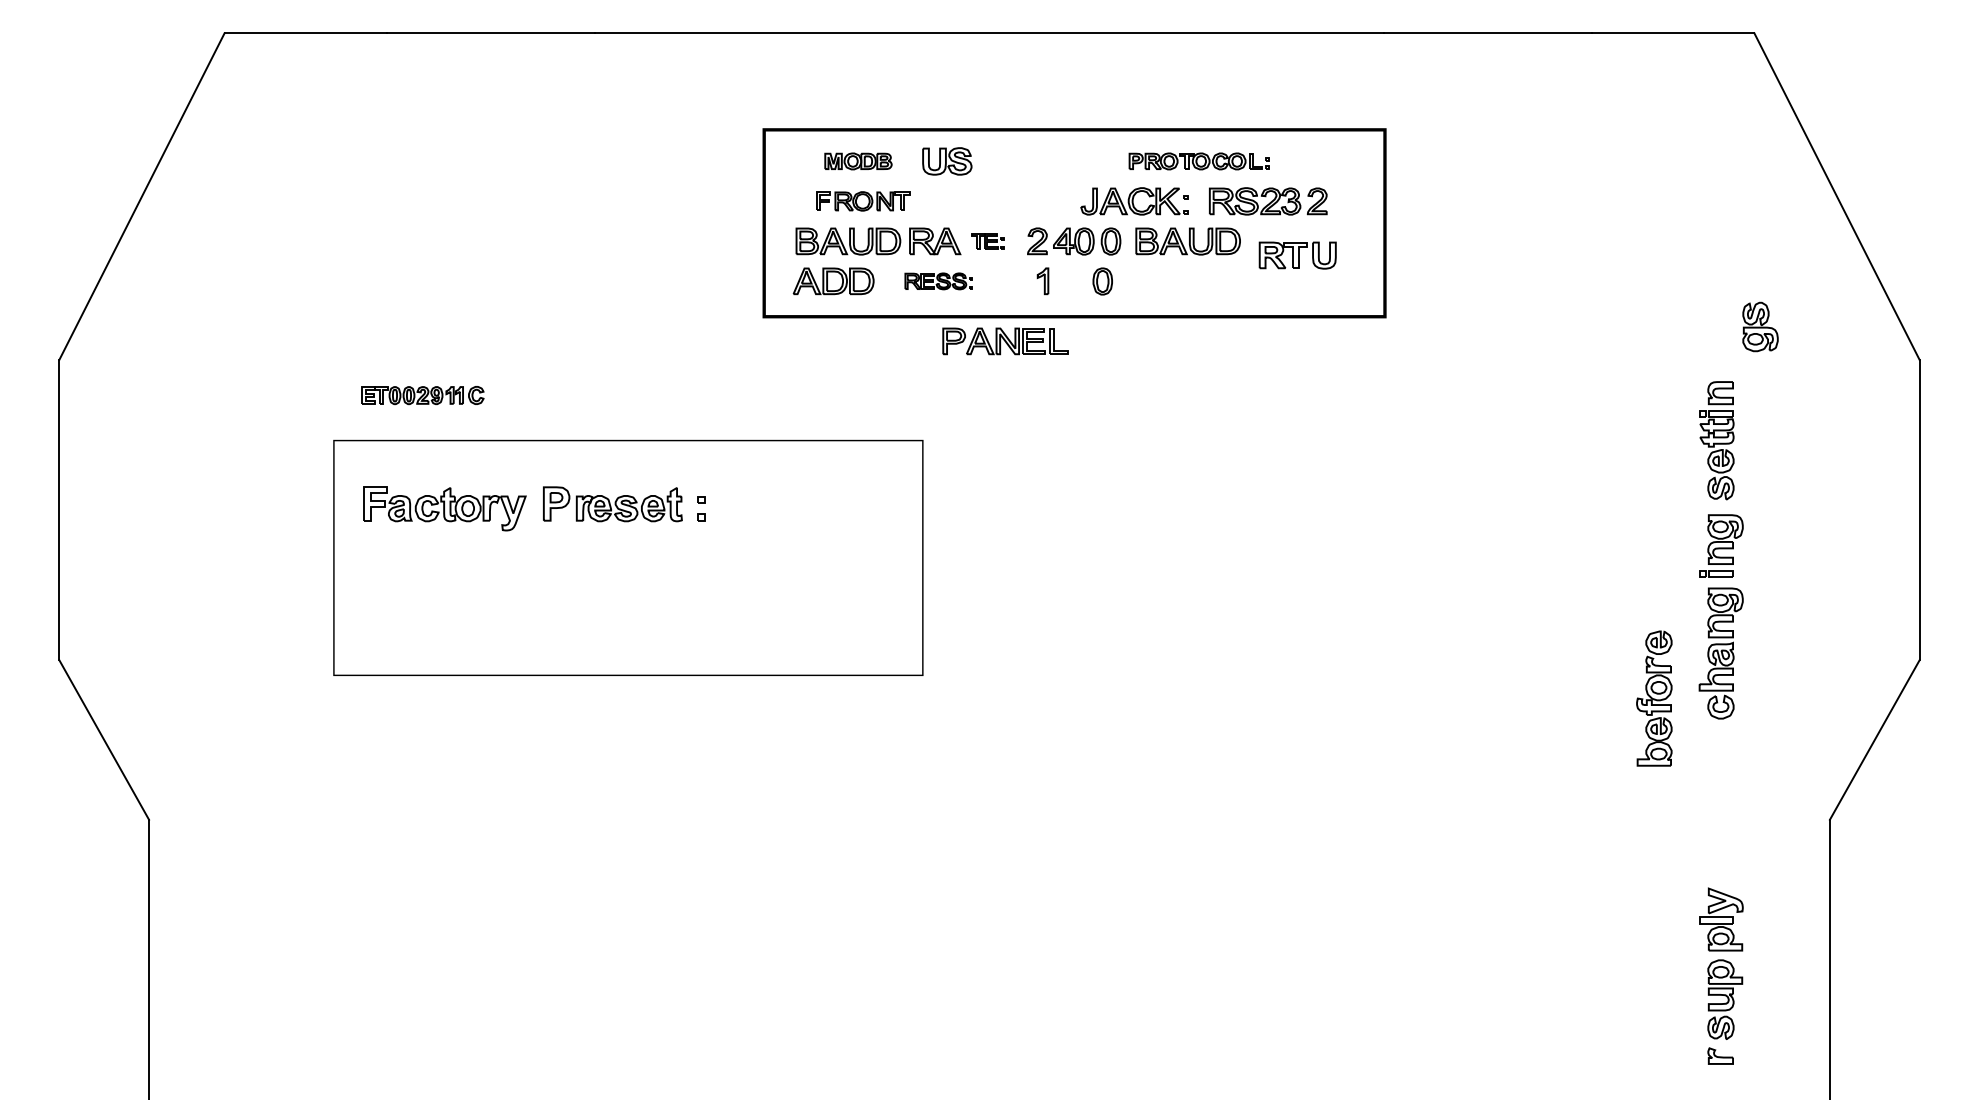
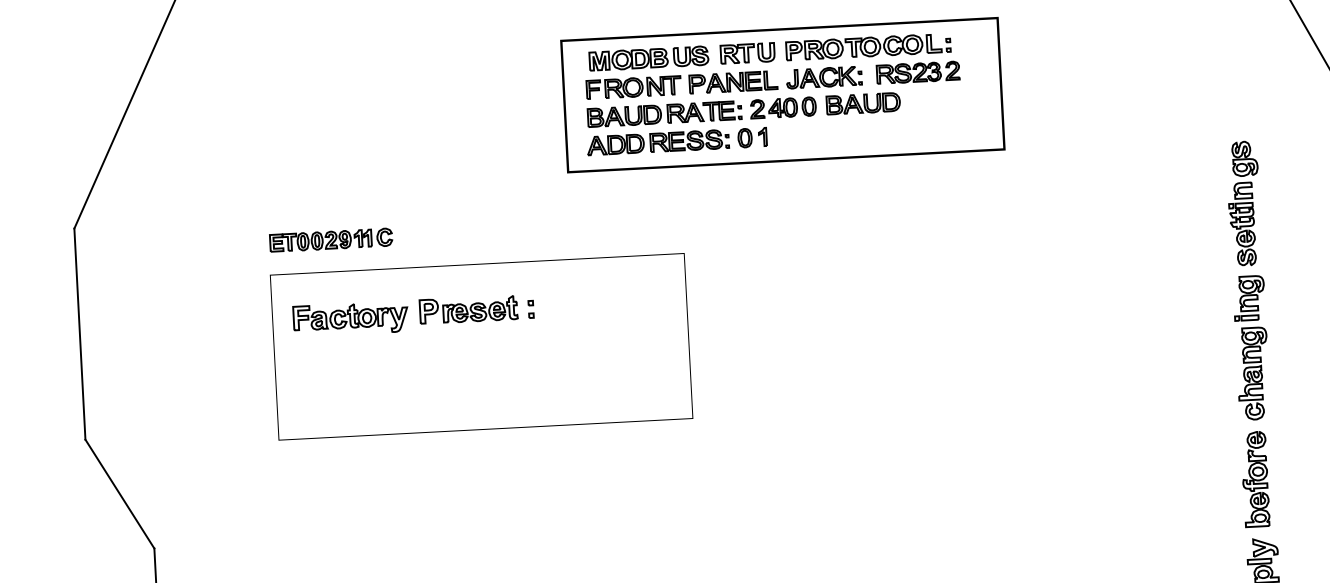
part: (858, 161) -> (628, 59), size x1.67
part: (1199, 161) -> (868, 47), size x1.67
part: (863, 201) -> (633, 87), size x1.43
part: (987, 241) -> (722, 111), size x1.67
part: (1297, 255) -> (747, 53), moved
part: (938, 281) -> (689, 141), size x1.67
part: (1102, 281) -> (744, 138), moved
part: (1760, 326) -> (1244, 158), moved
part: (1005, 341) -> (733, 82), moved
part: (422, 395) -> (330, 240), size x1.43
part: (1654, 698) -> (1255, 479), moved

